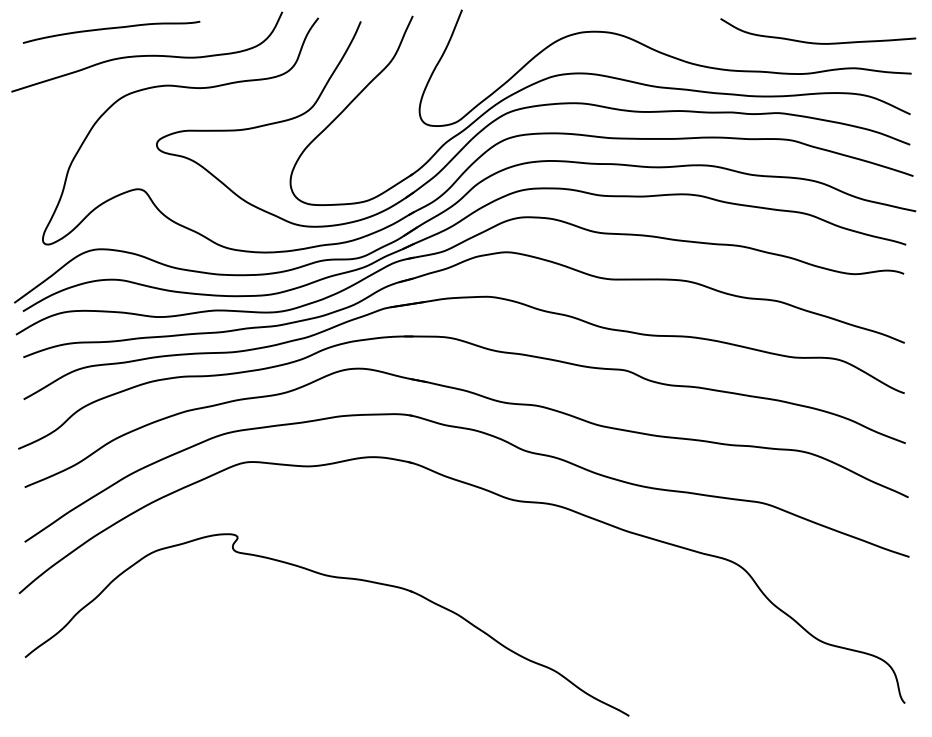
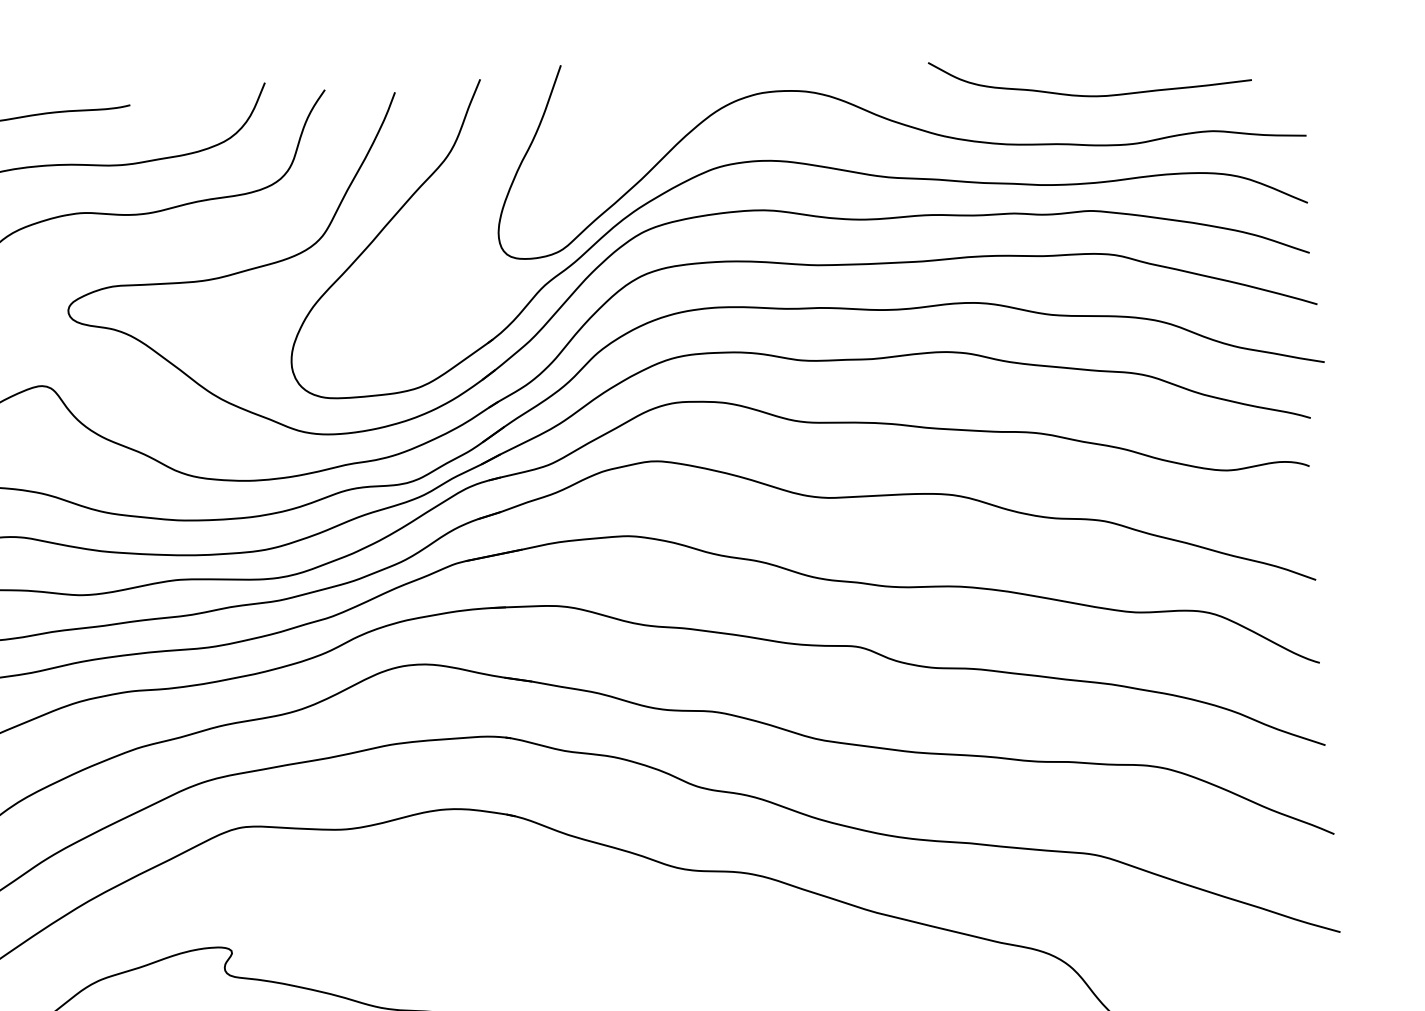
curve: (818, 42) -> (1091, 94), moved

